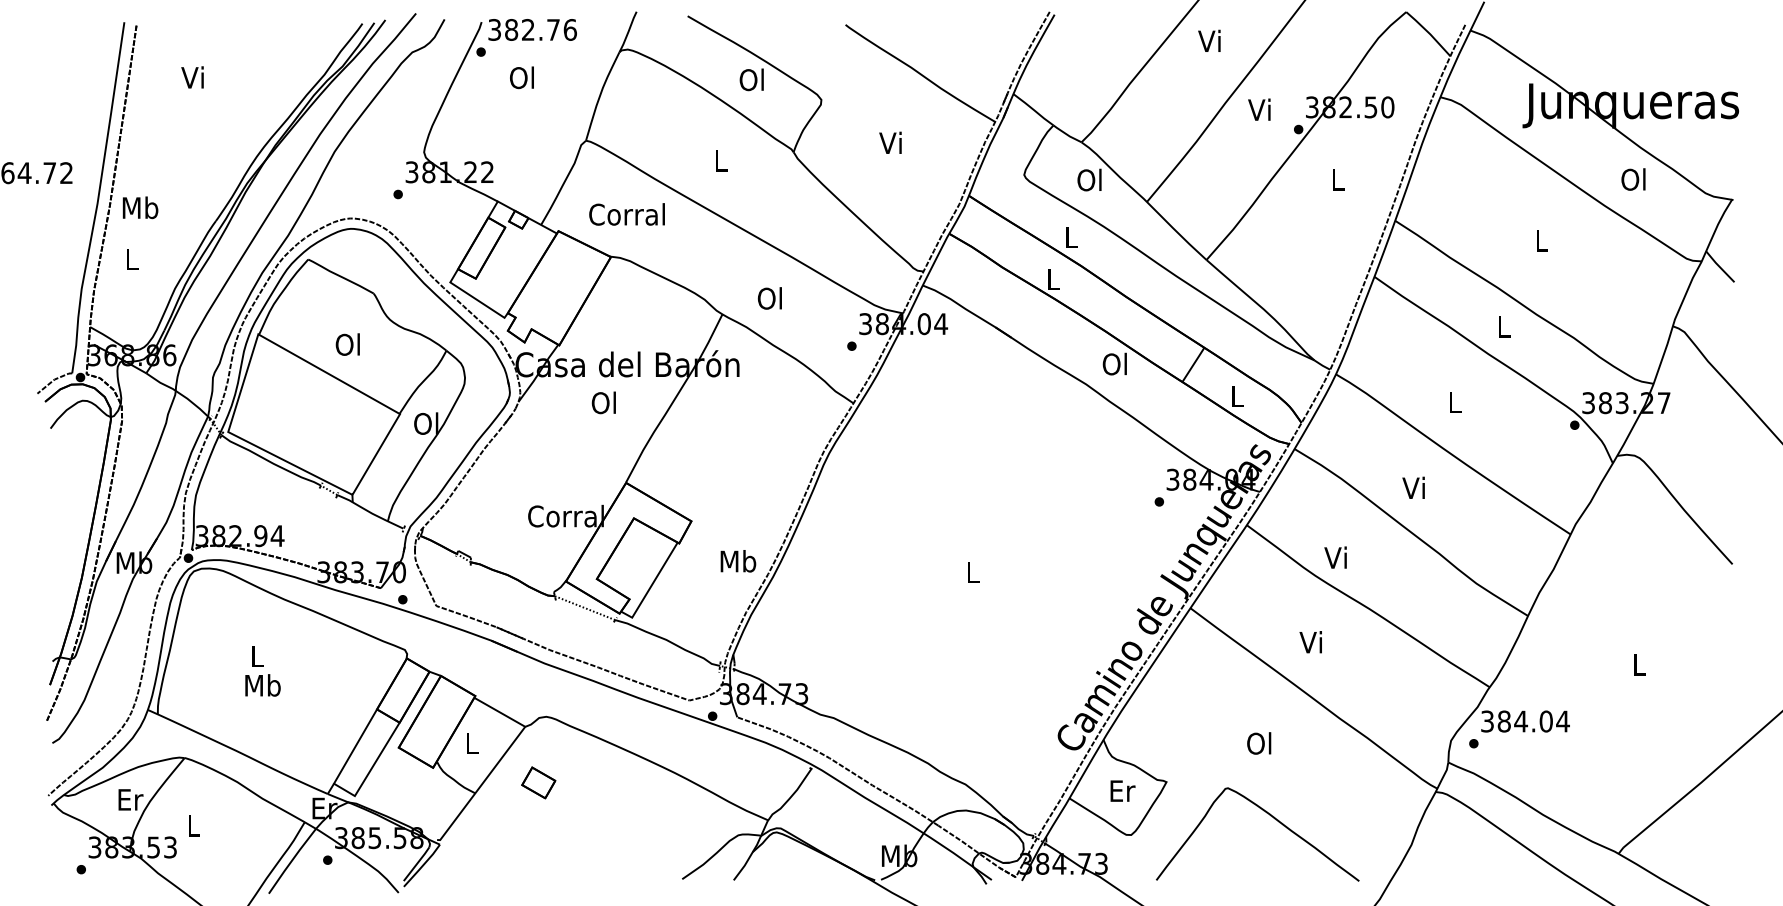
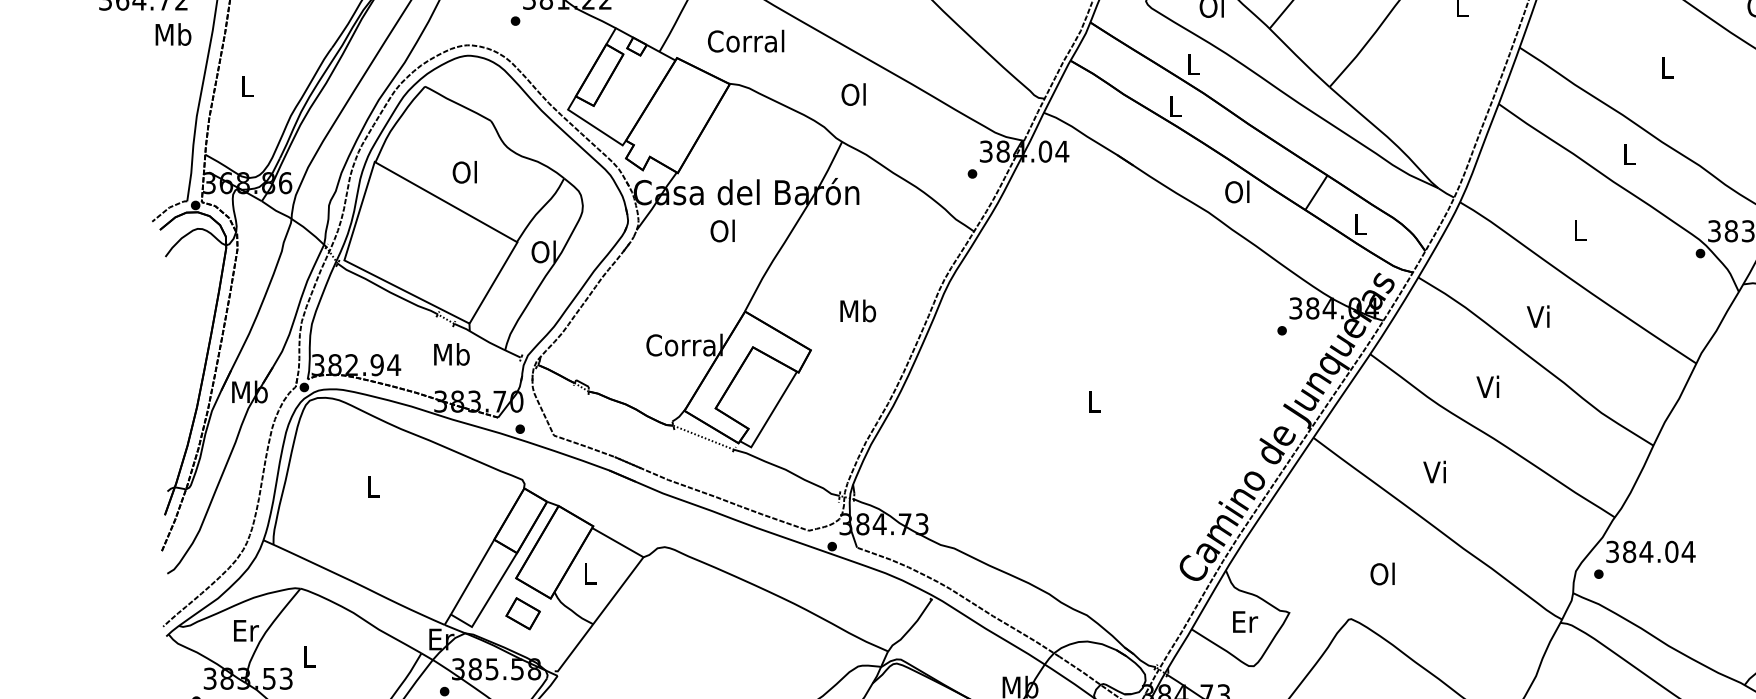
text: (140, 207) -> (173, 34), moved
text: (769, 298) -> (853, 94), moved
text: (1335, 557) -> (1487, 386), moved
text: (738, 561) -> (858, 311), moved
text: (262, 685) -> (451, 354), moved
part: (538, 782) -> (522, 613), moved

